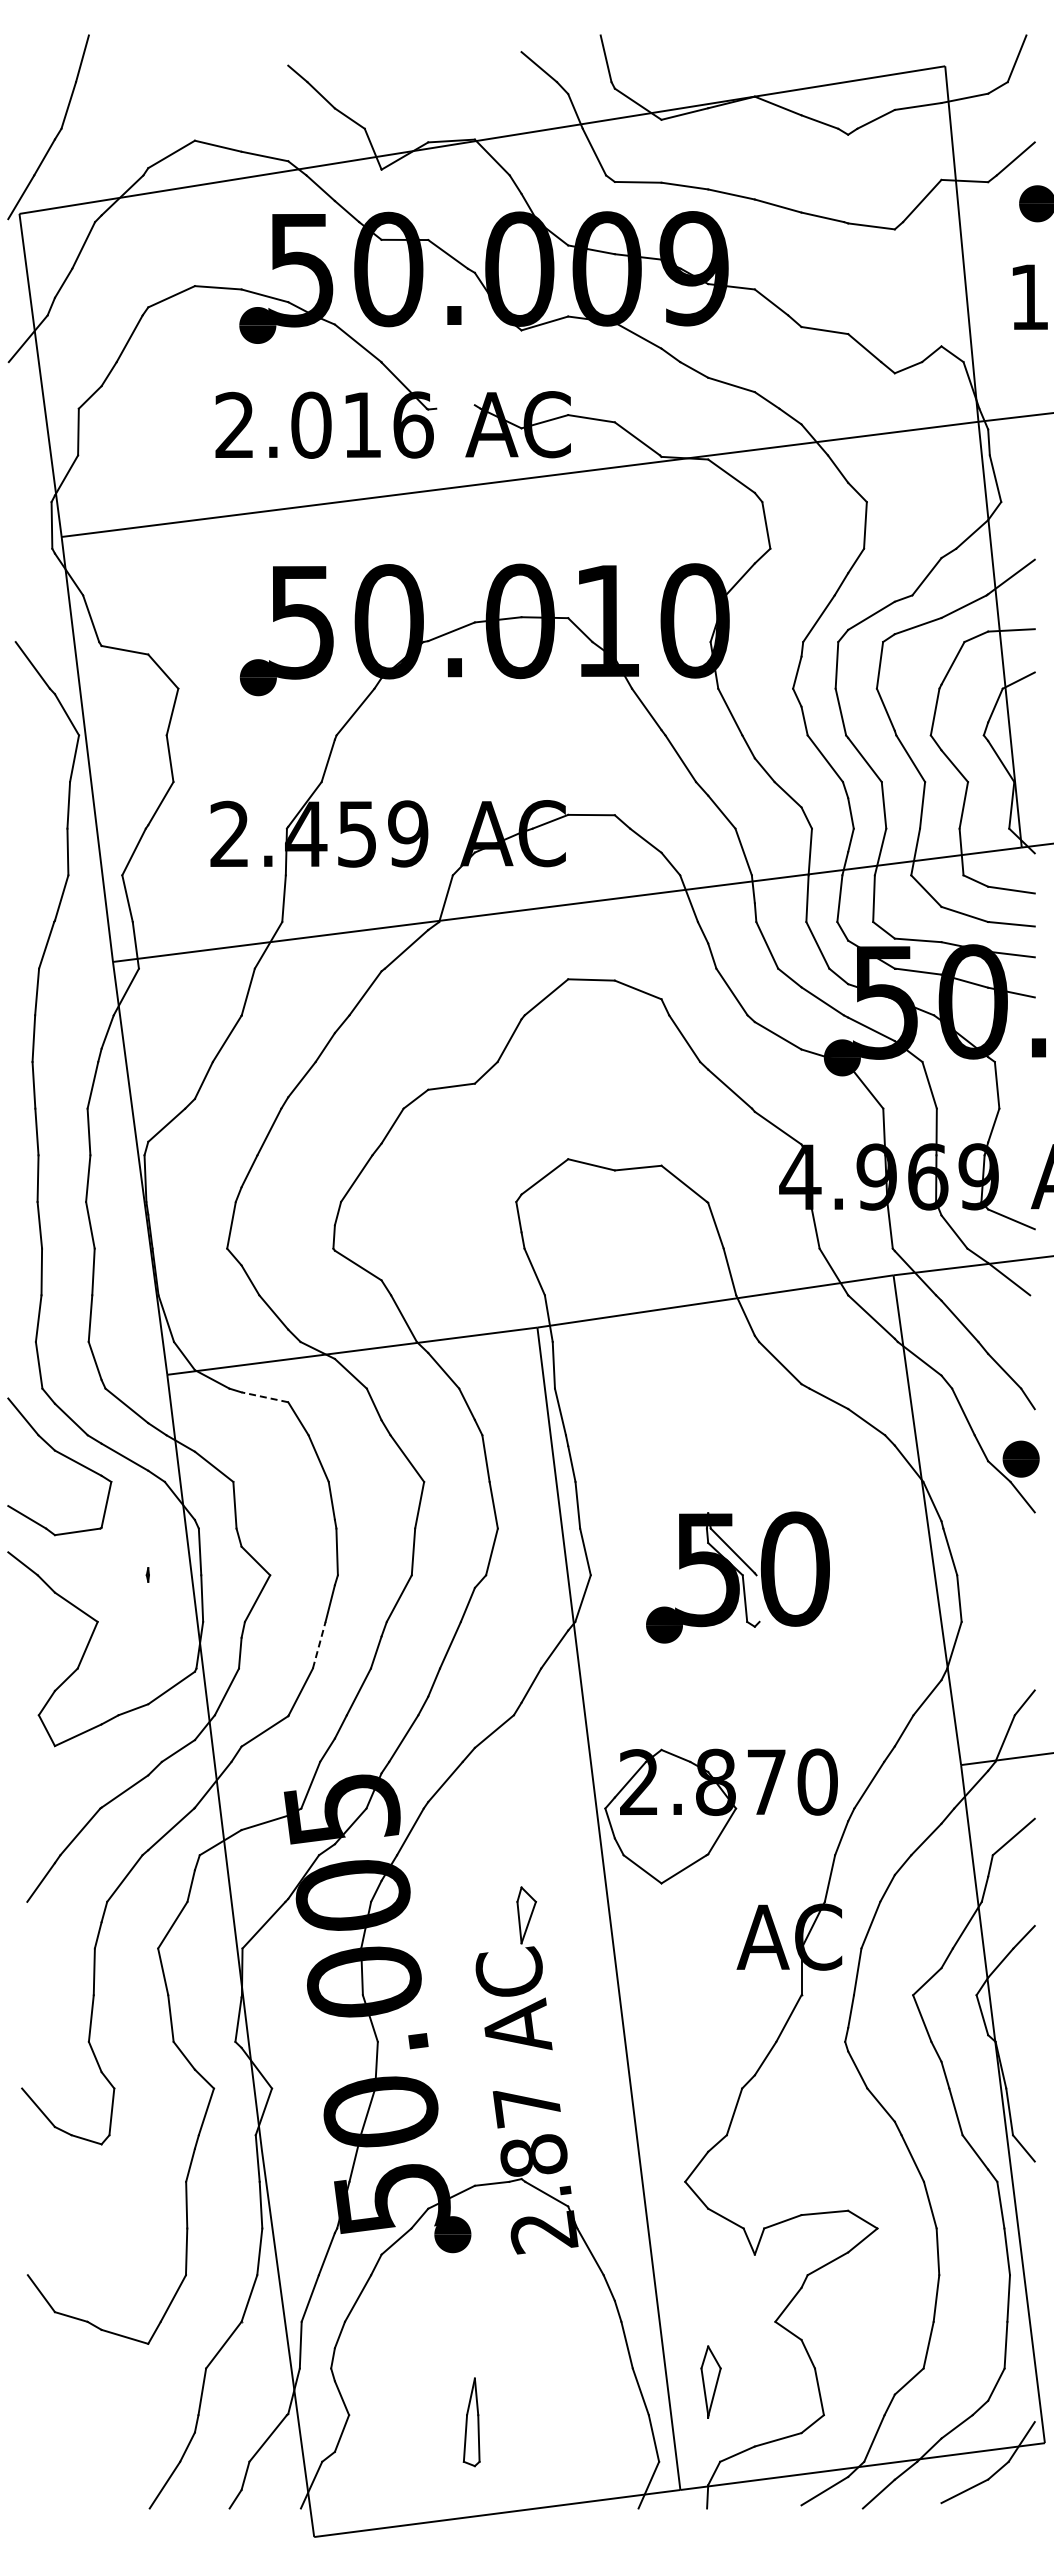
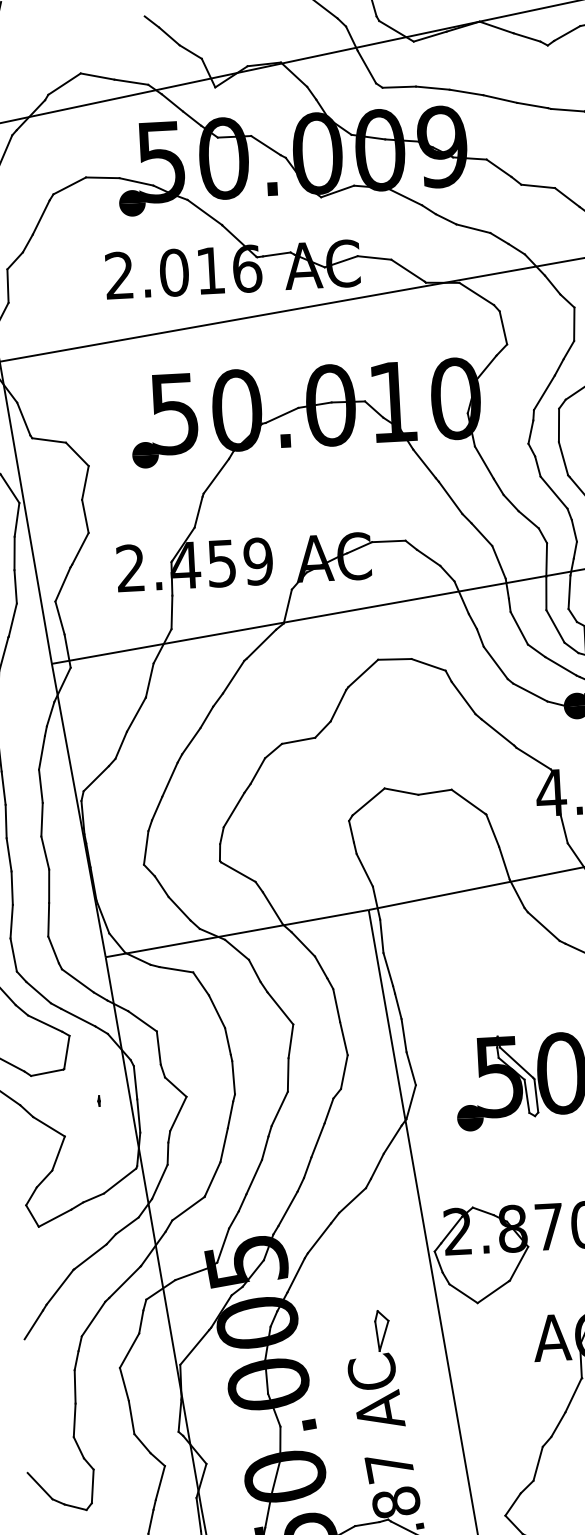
line: (455, 406) -> (276, 254), added
line: (264, 1397) -> (176, 969), dashed -> solid
line: (757, 1598) -> (535, 1095), added
line: (319, 1644) -> (224, 1144), dashed -> solid

